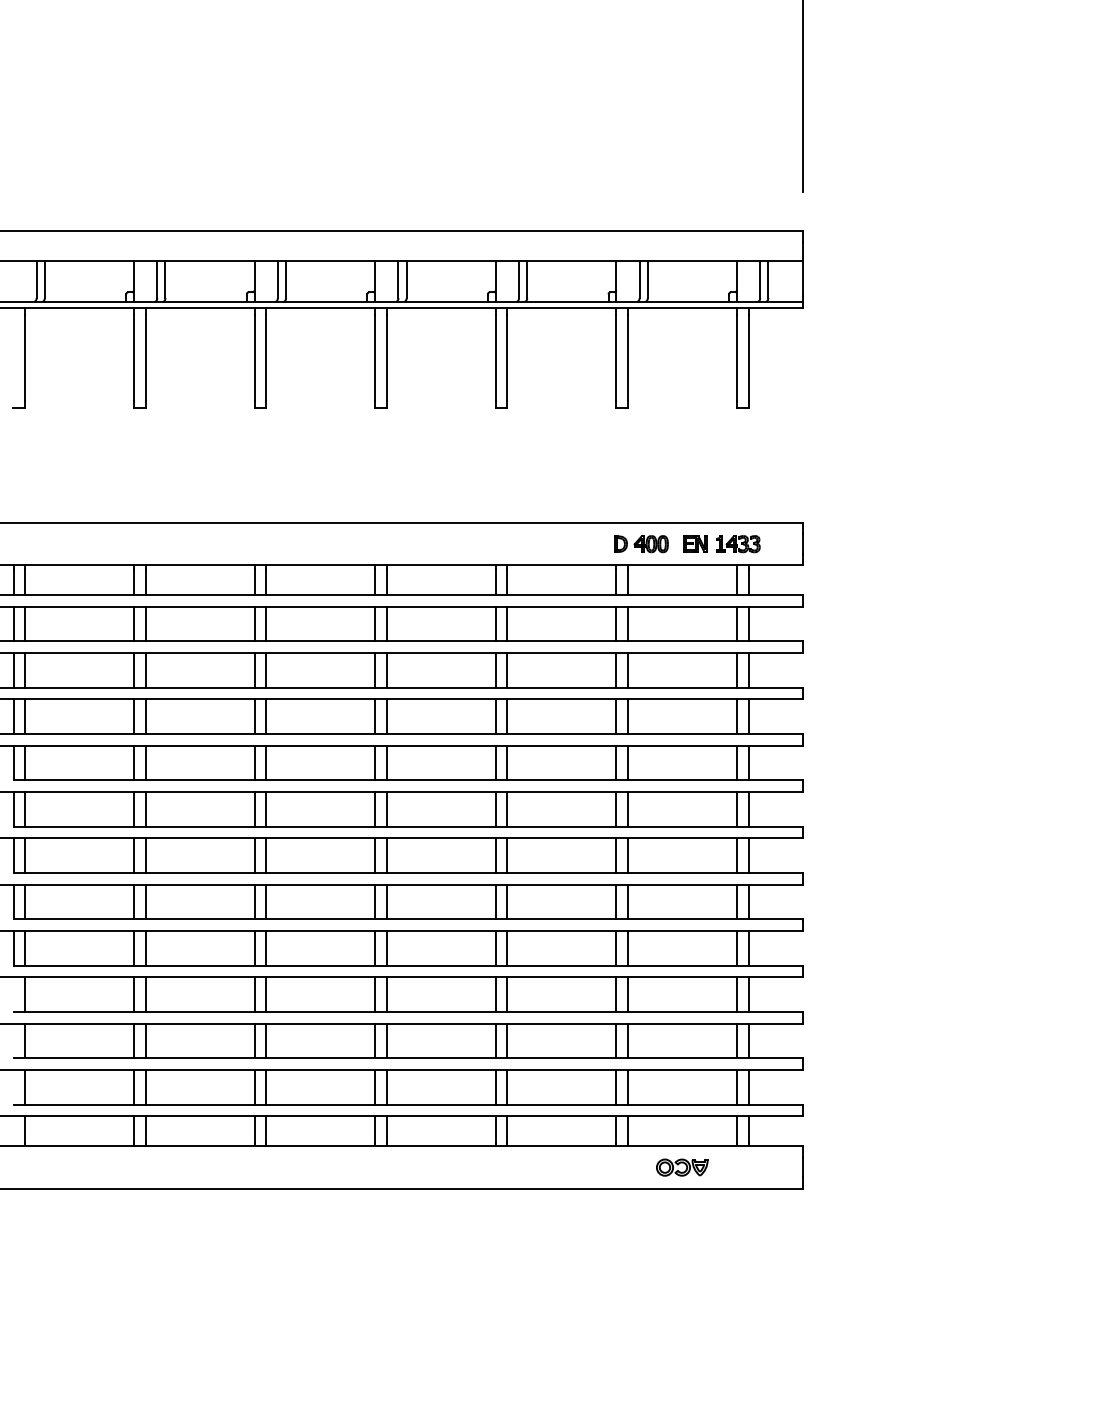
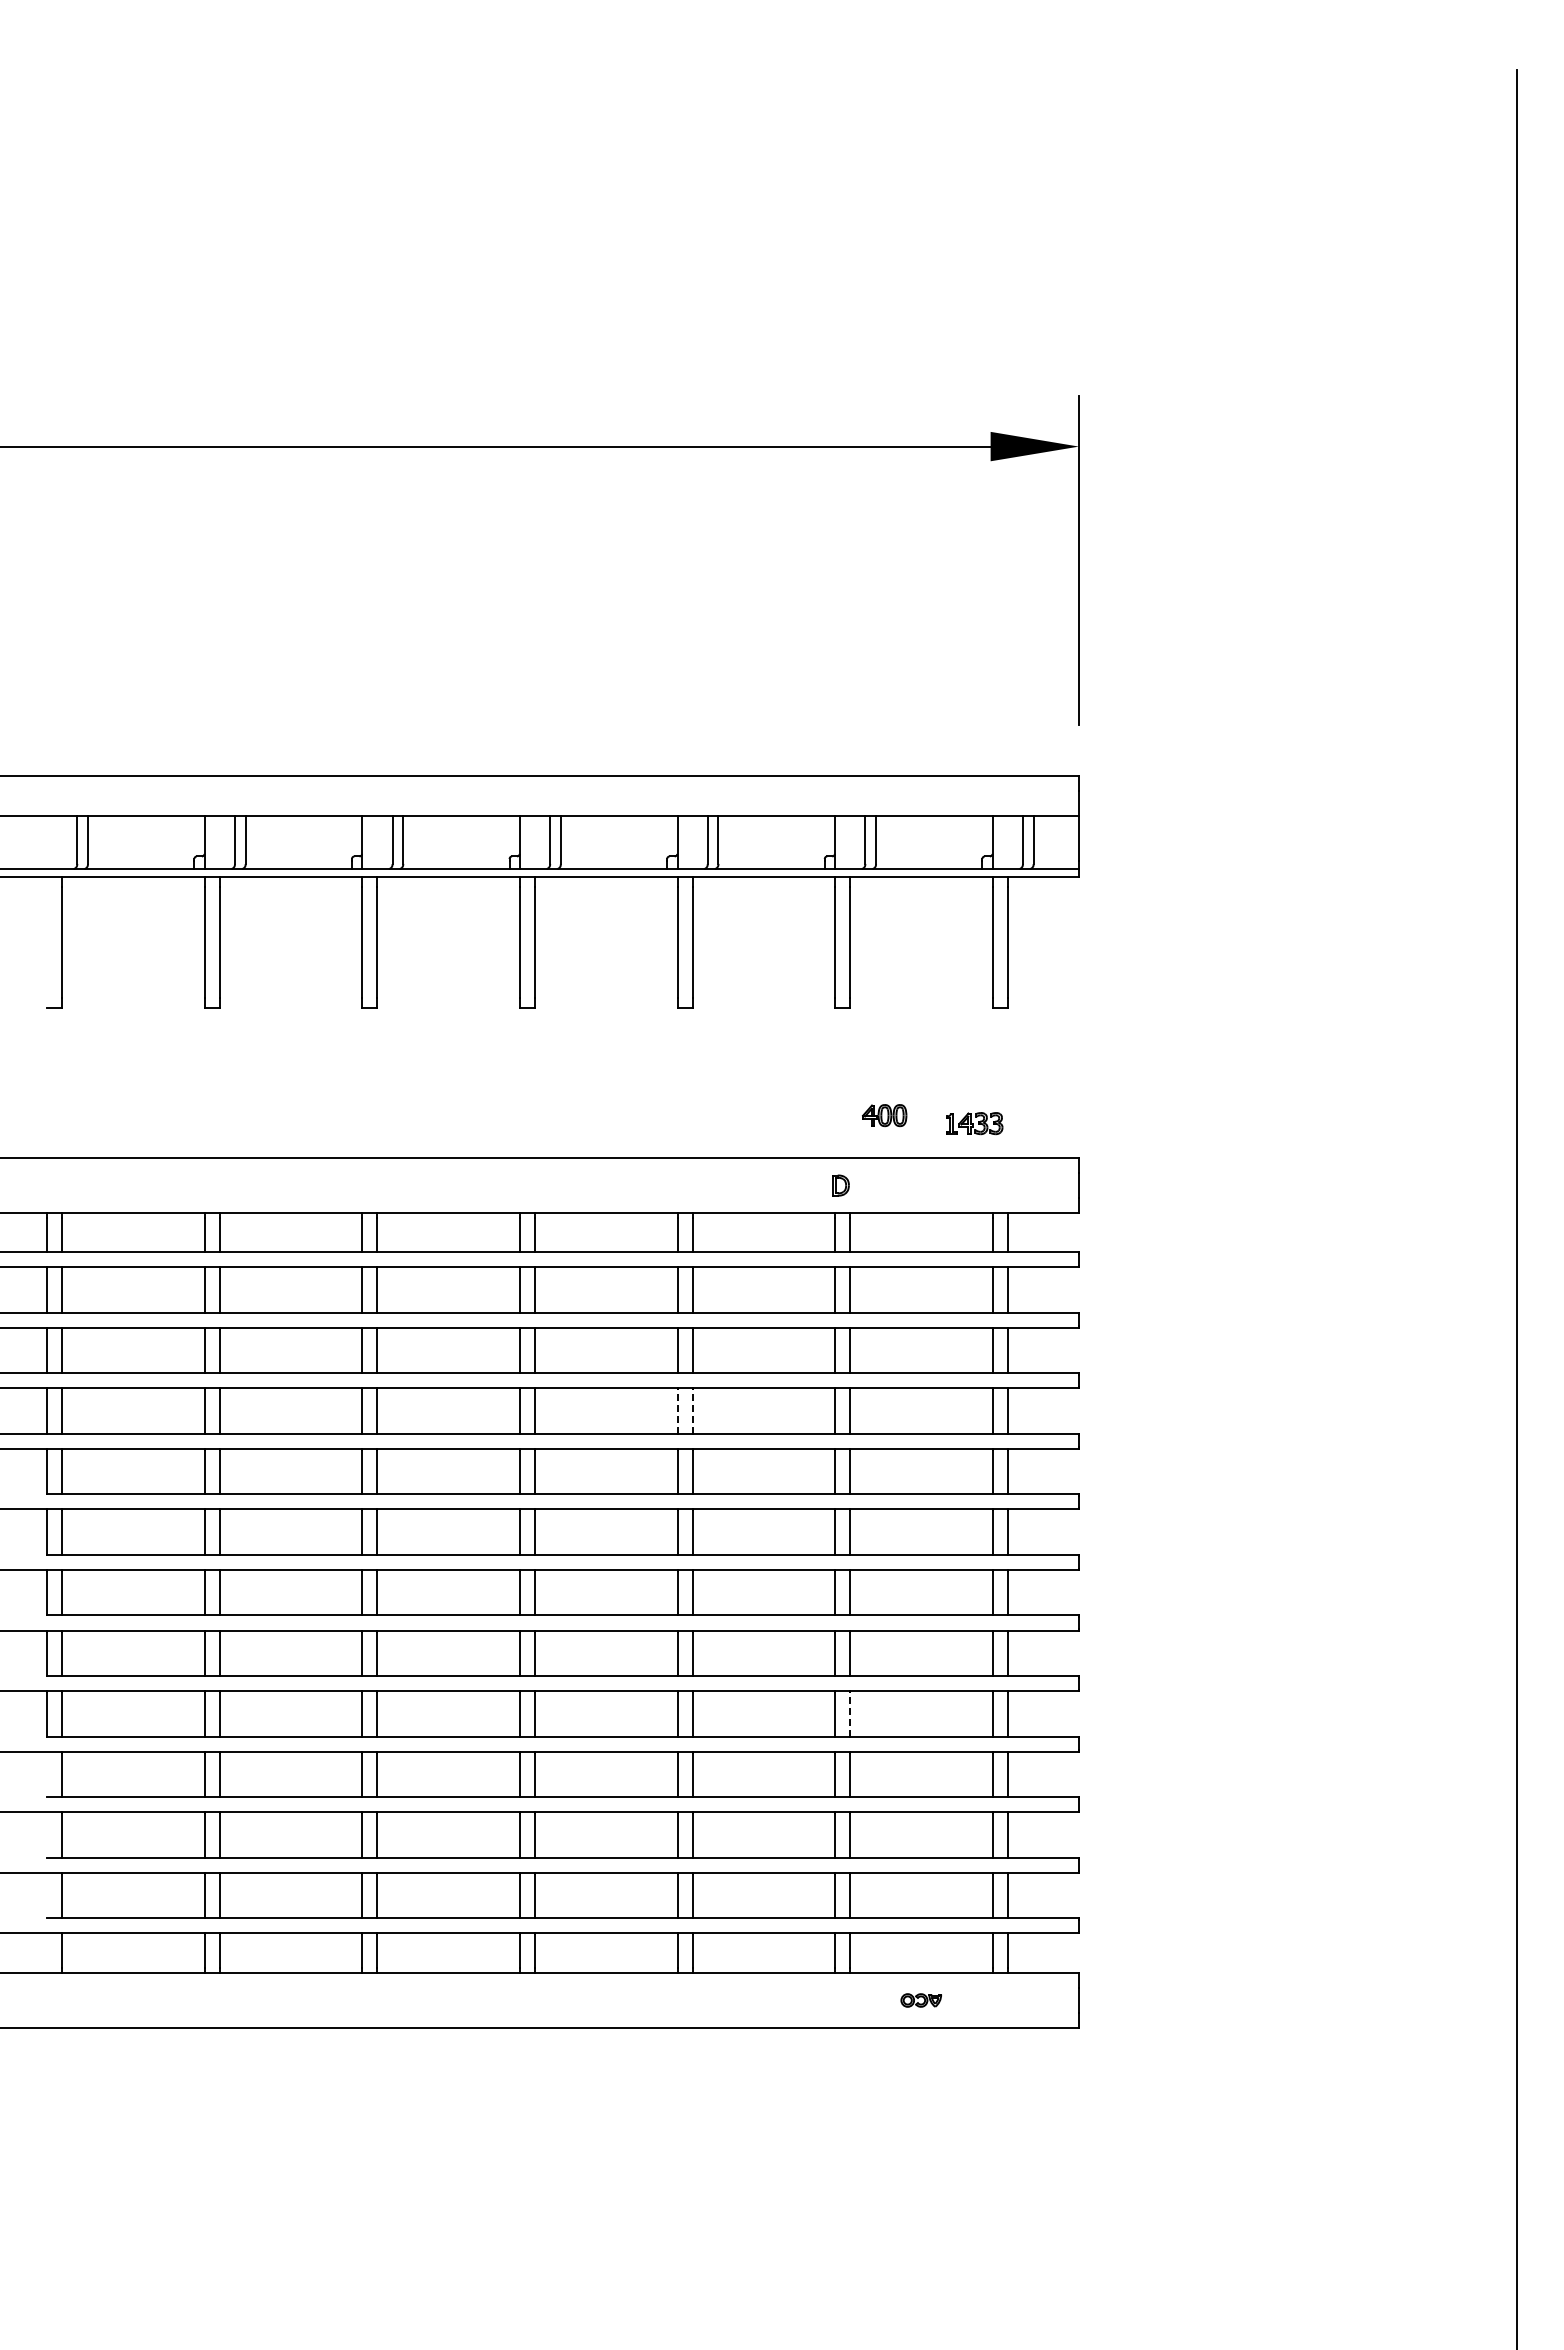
part: (651, 544) -> (884, 1115), moved
part: (694, 544) -> (937, 1185), removed
part: (738, 544) -> (974, 1123), moved
line: (495, 717) -> (677, 1411), solid -> dashed
line: (507, 717) -> (692, 1411), solid -> dashed
line: (628, 948) -> (850, 1713), solid -> dashed
part: (682, 1167) -> (921, 2000), size x0.6

